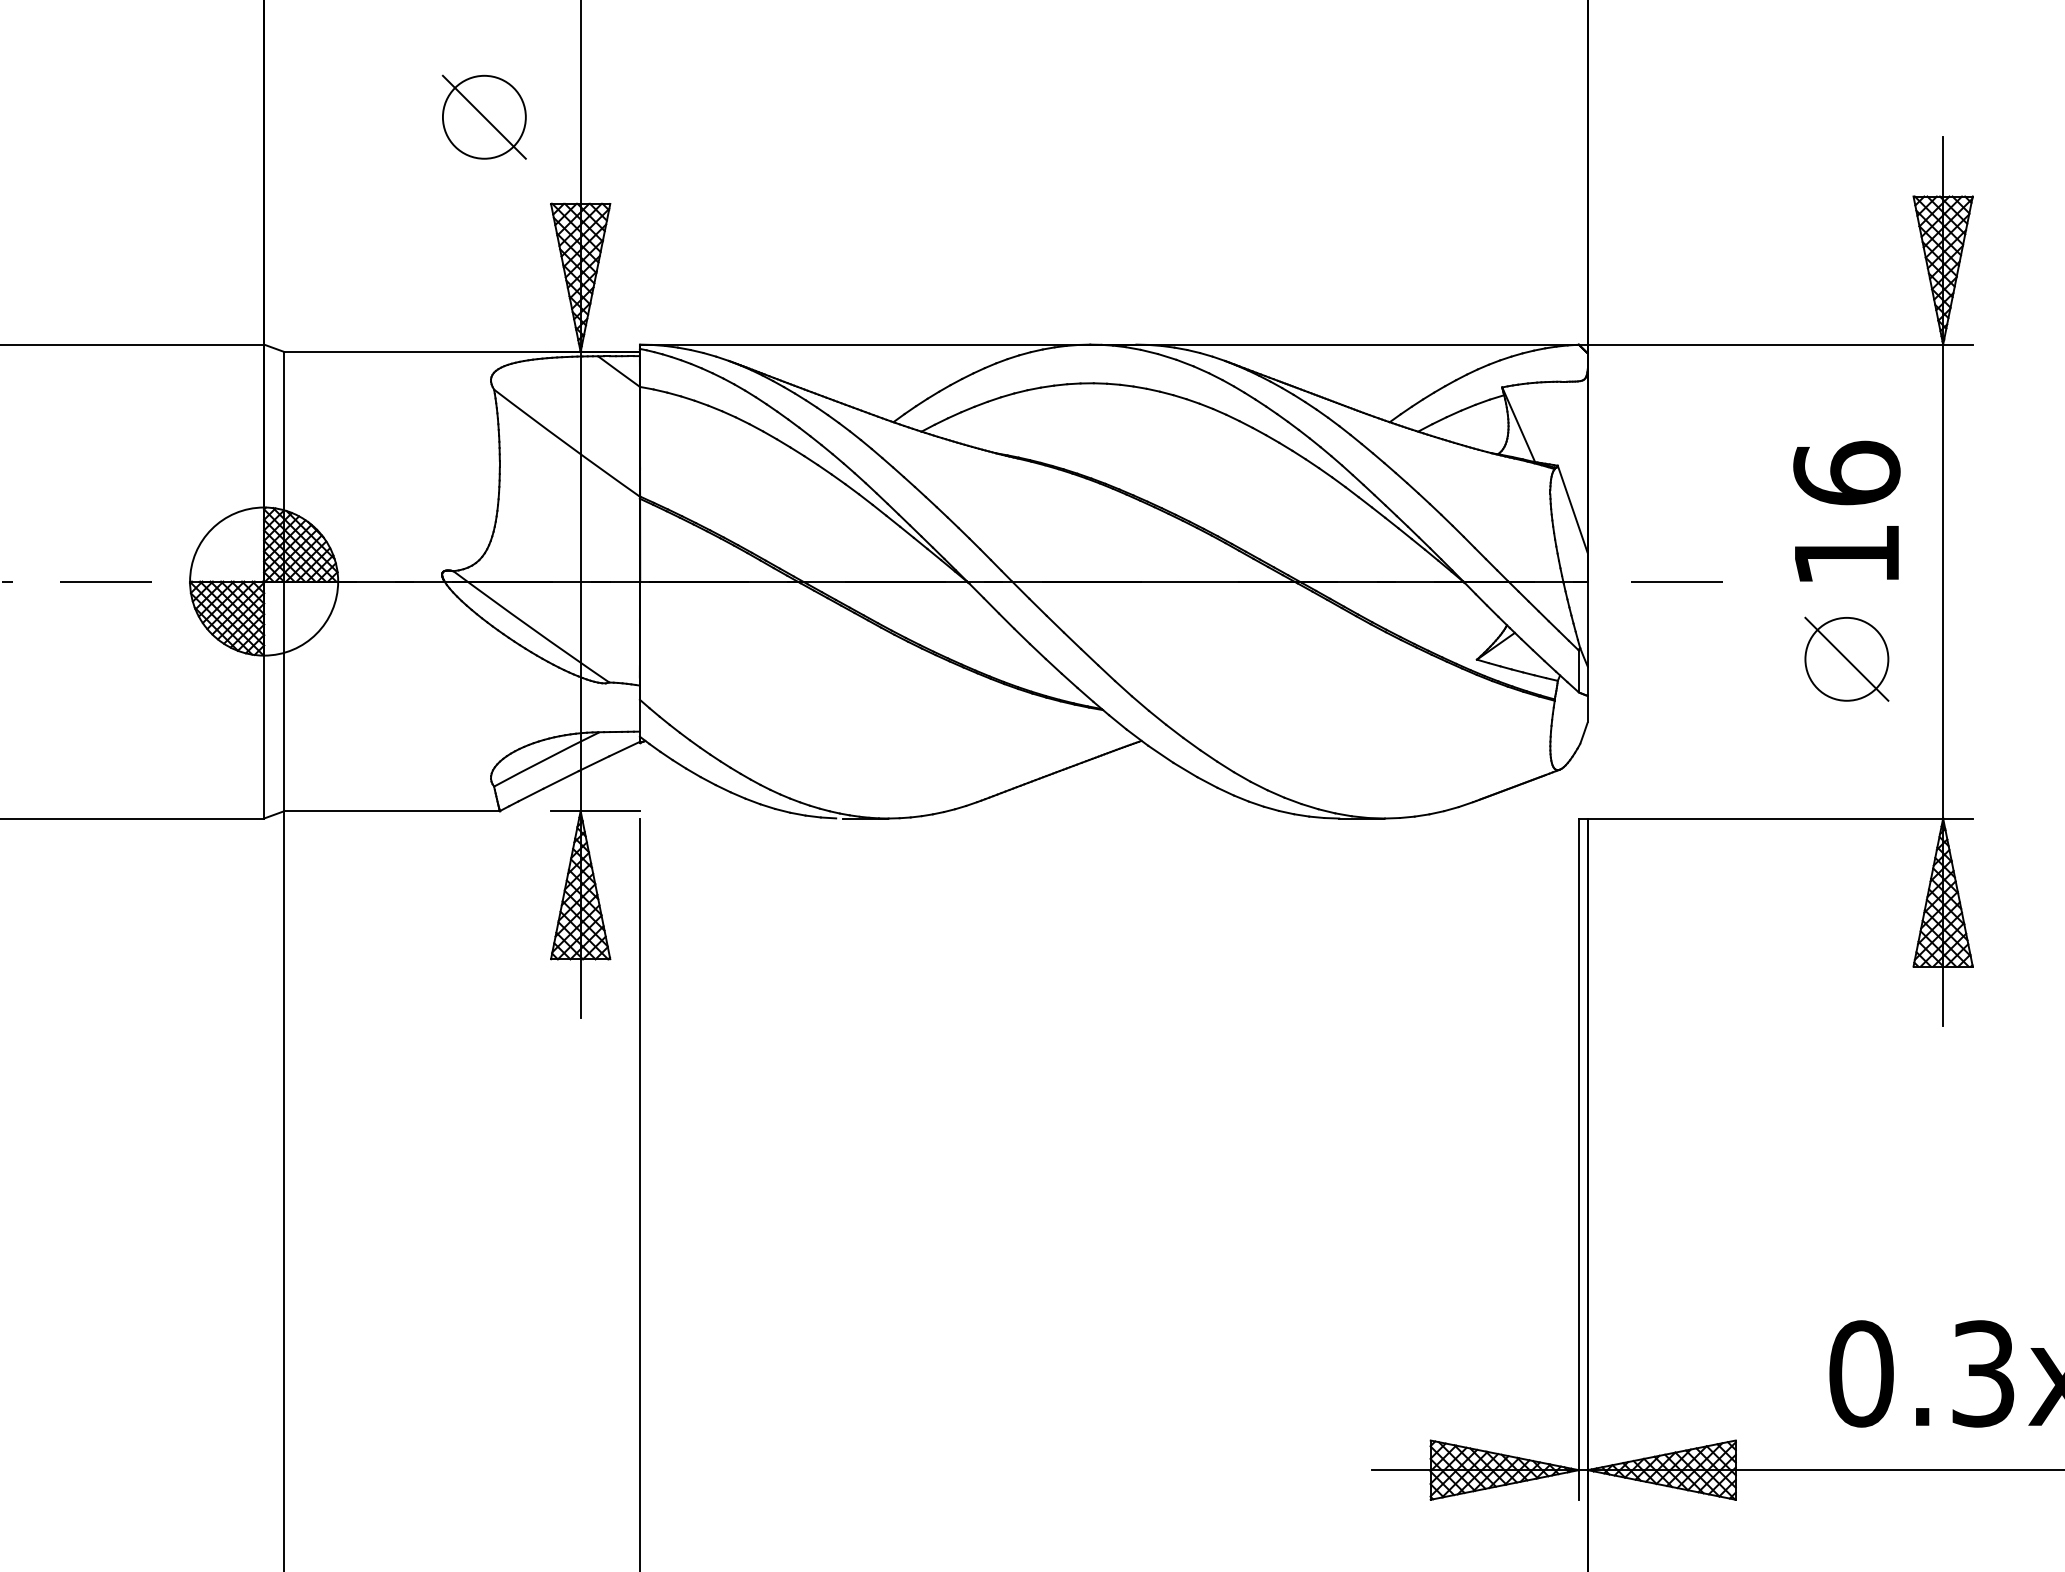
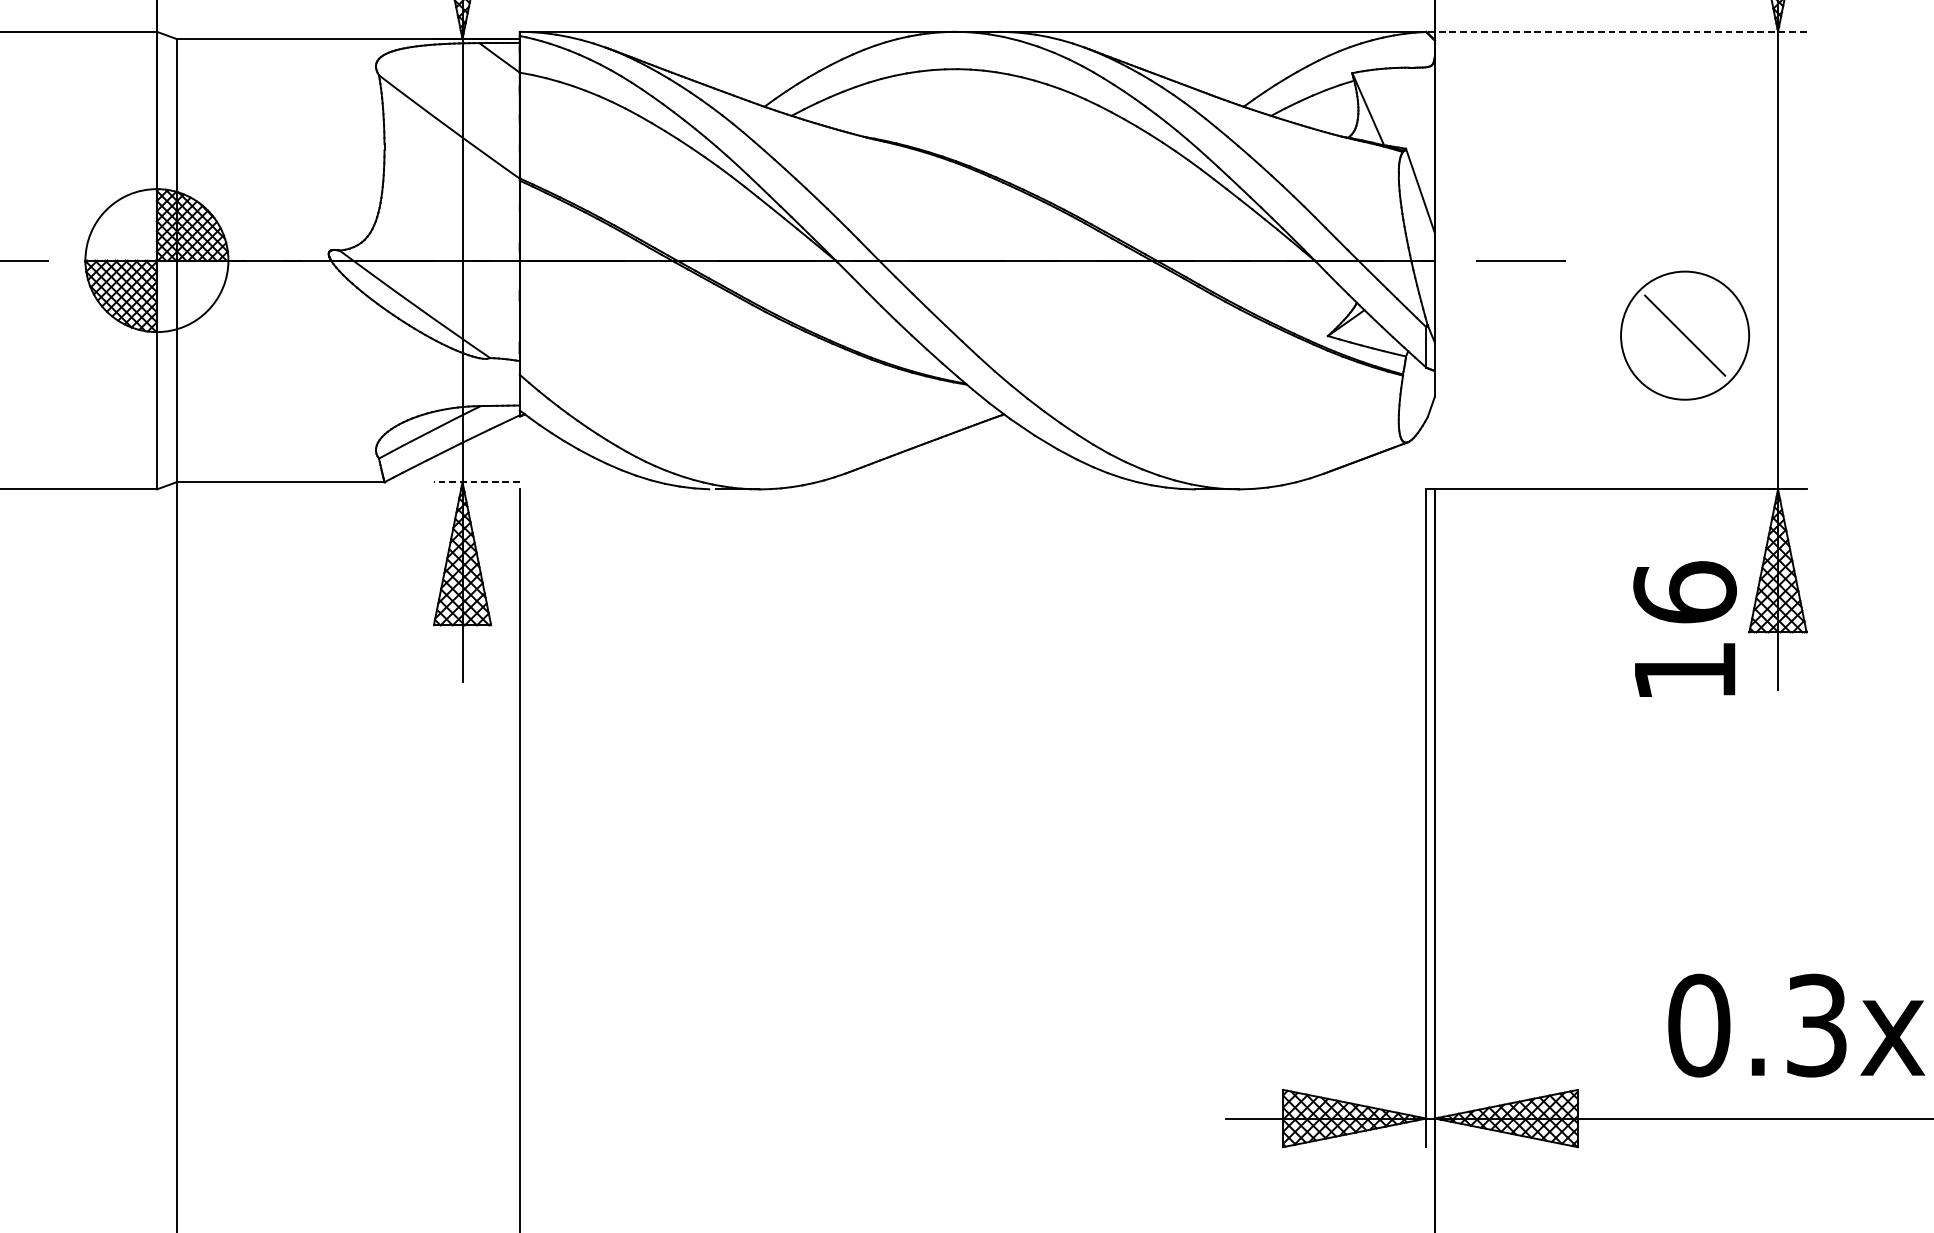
line: (1775, 344) -> (1616, 31), solid -> dashed
text: (1846, 510) -> (1684, 628), moved
circle: (1846, 658) -> (1684, 334), size x1.6
line: (594, 811) -> (475, 482), solid -> dashed

